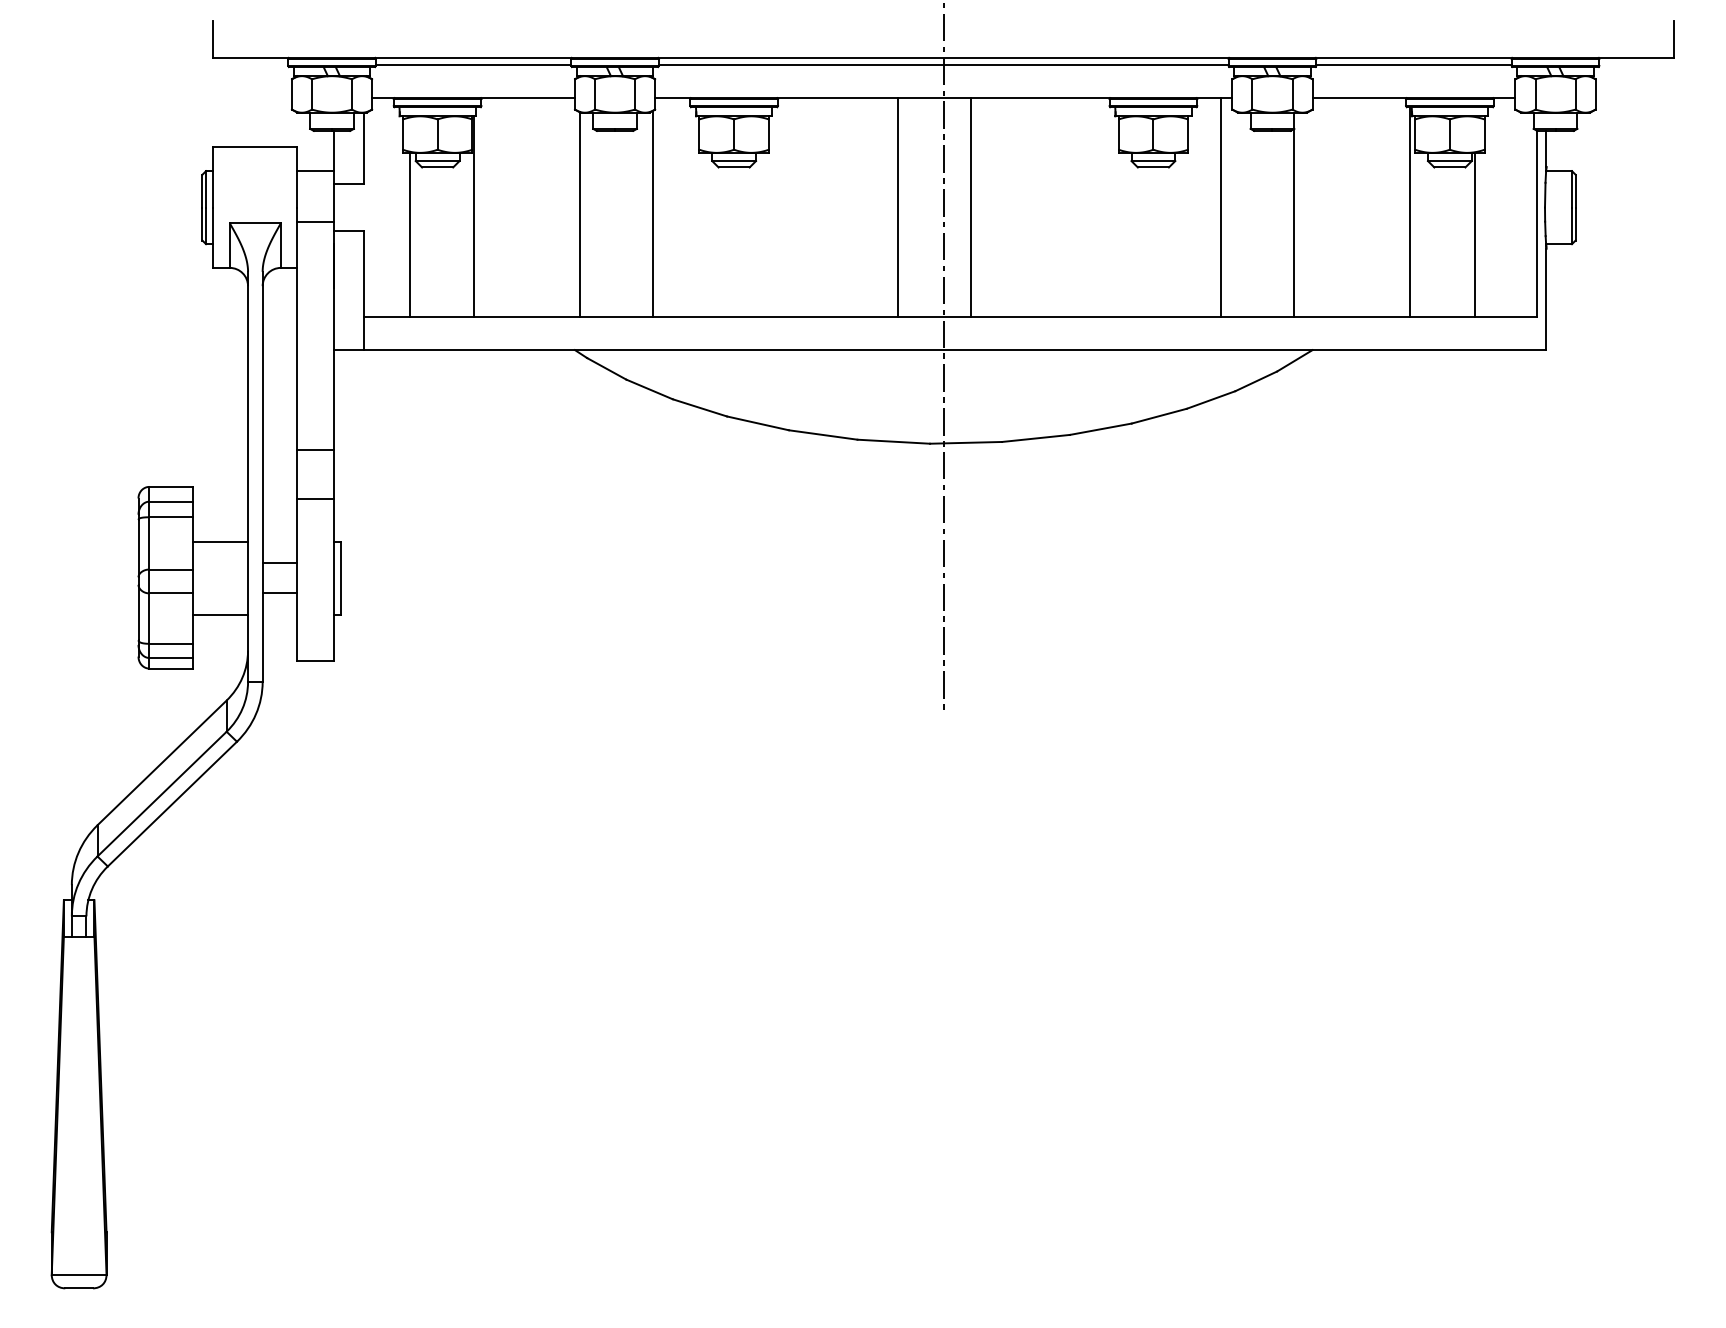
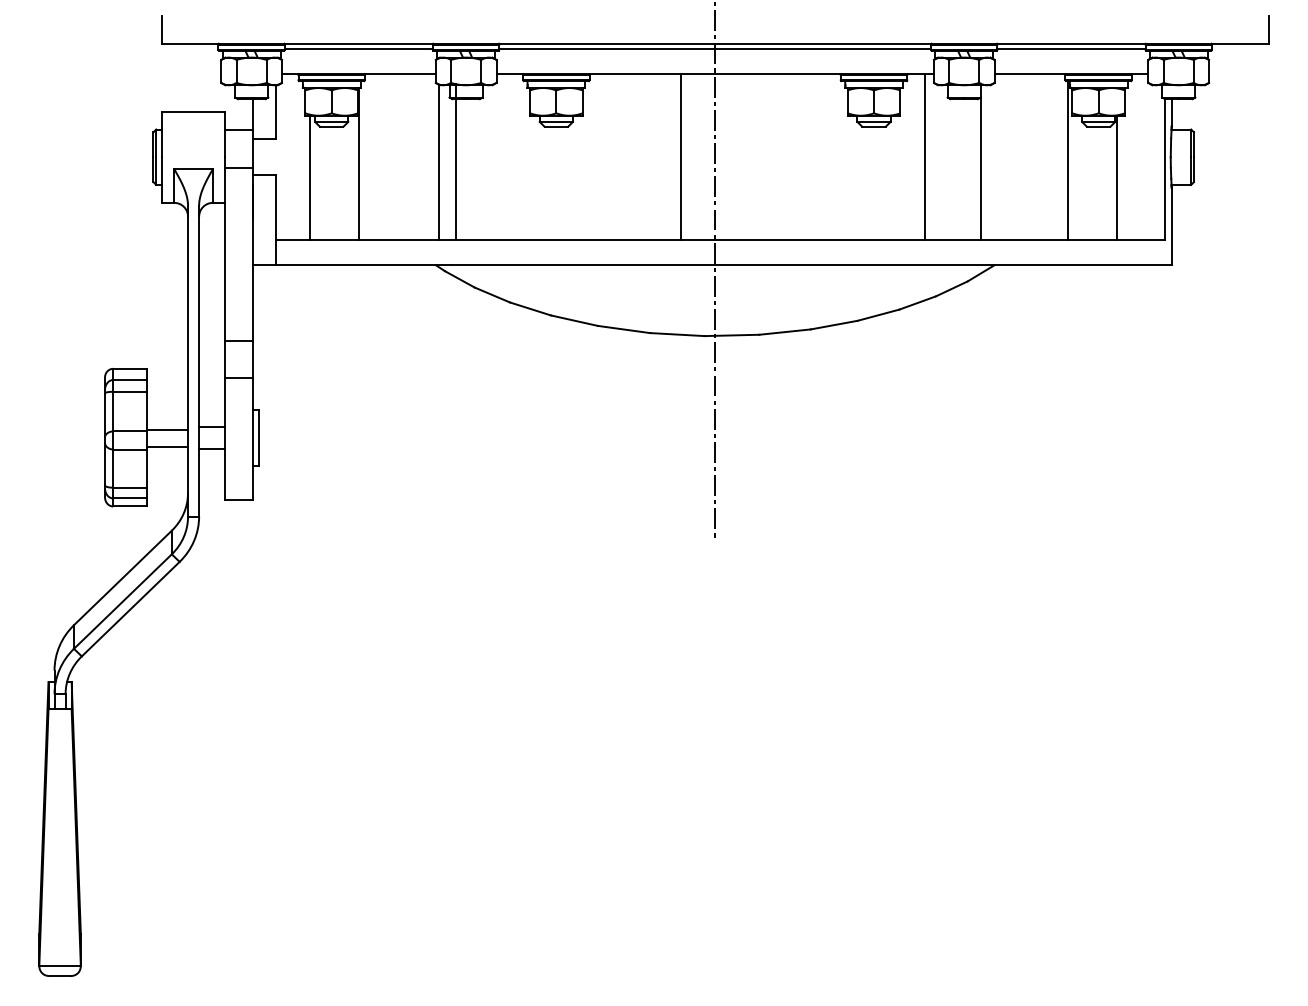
line: (971, 207) -> (736, 157), removed
line: (652, 214) -> (455, 162), moved
line: (220, 541) -> (167, 447), moved
line: (220, 614) -> (167, 429), moved

